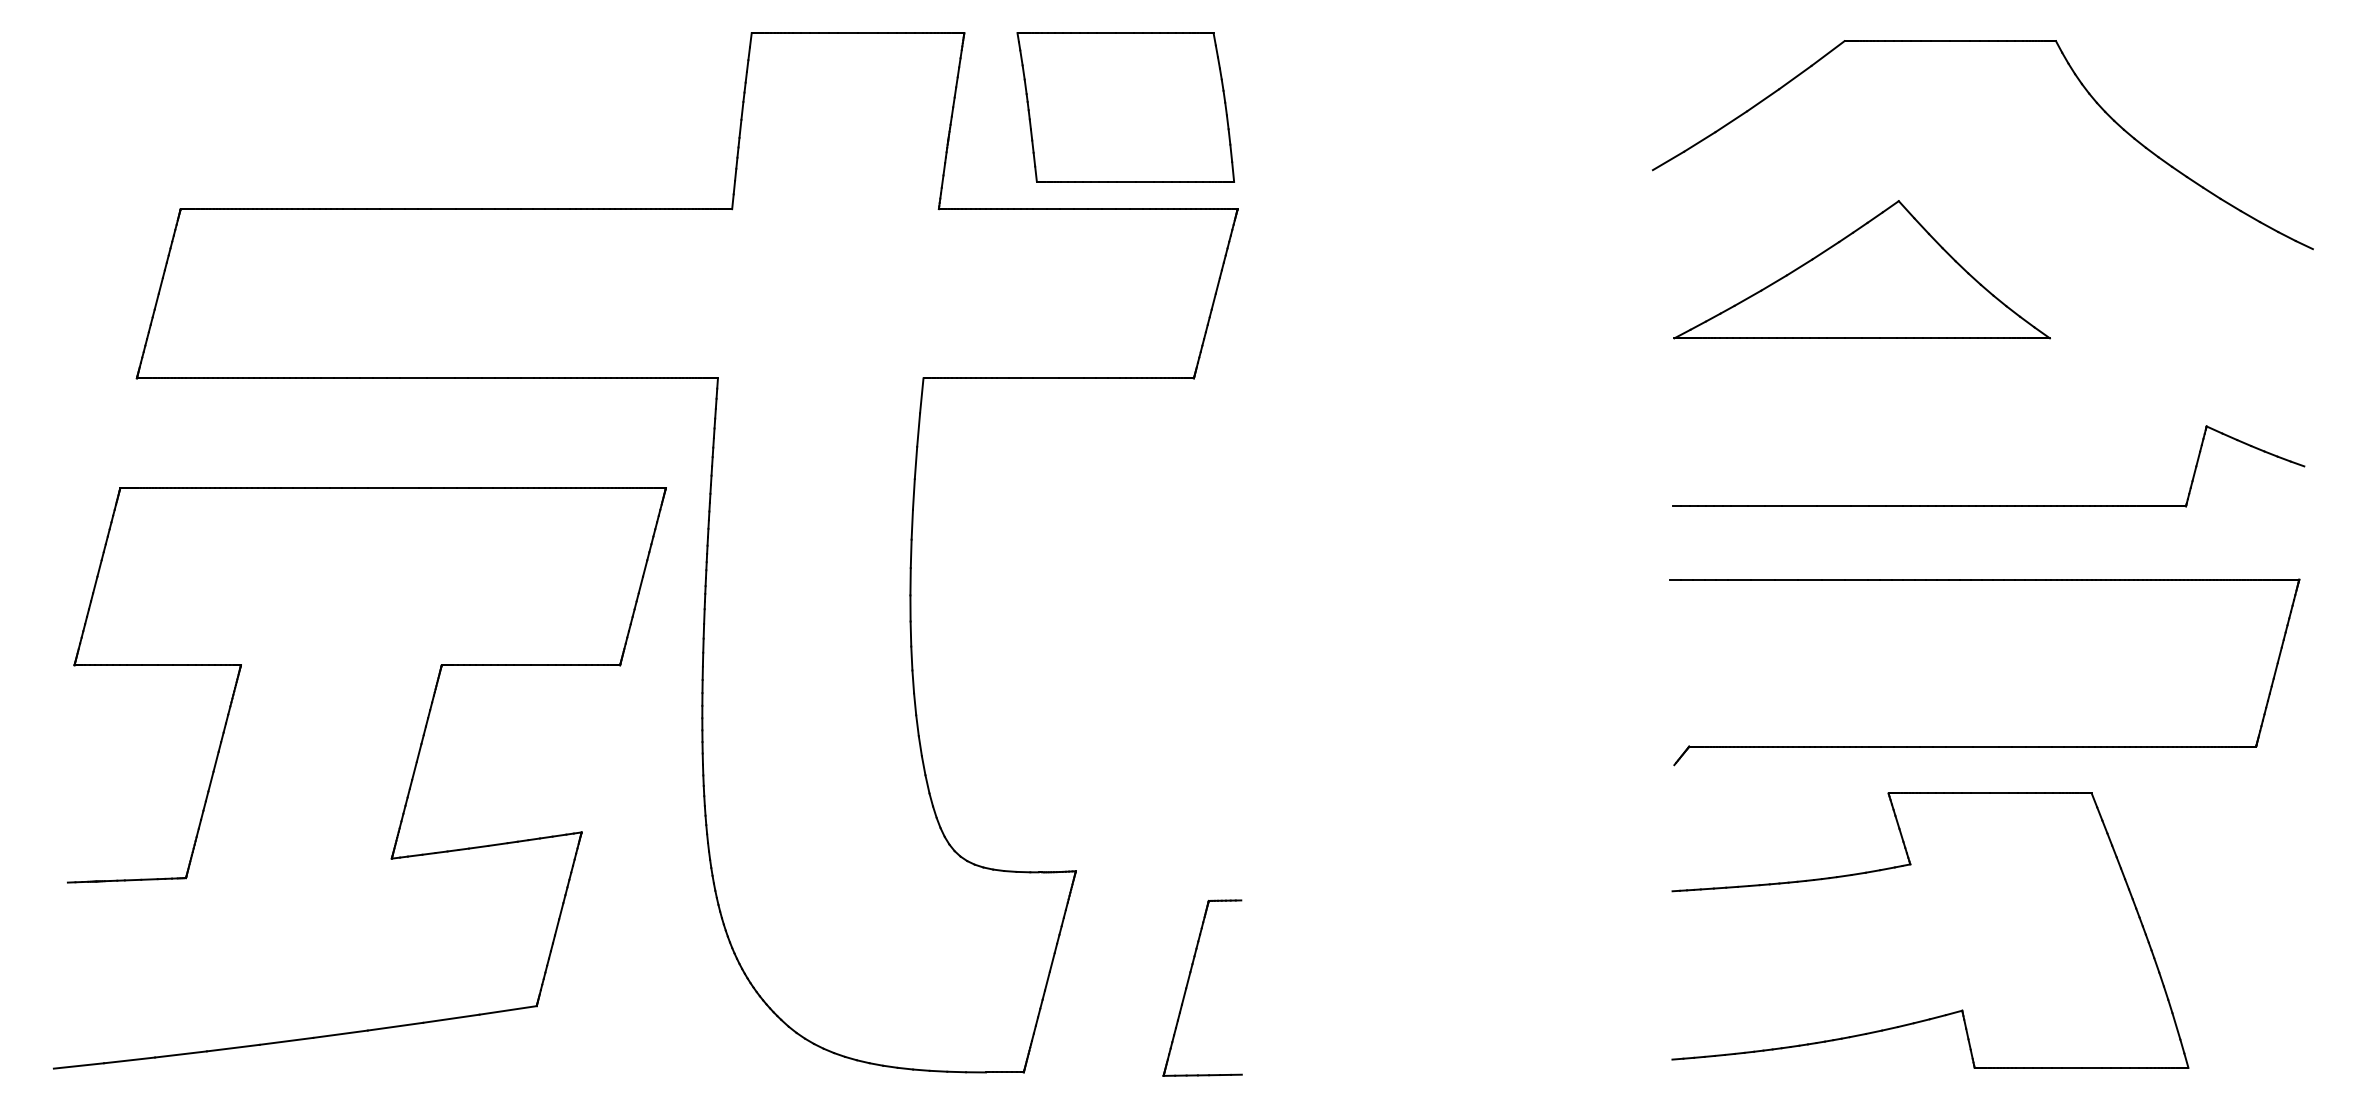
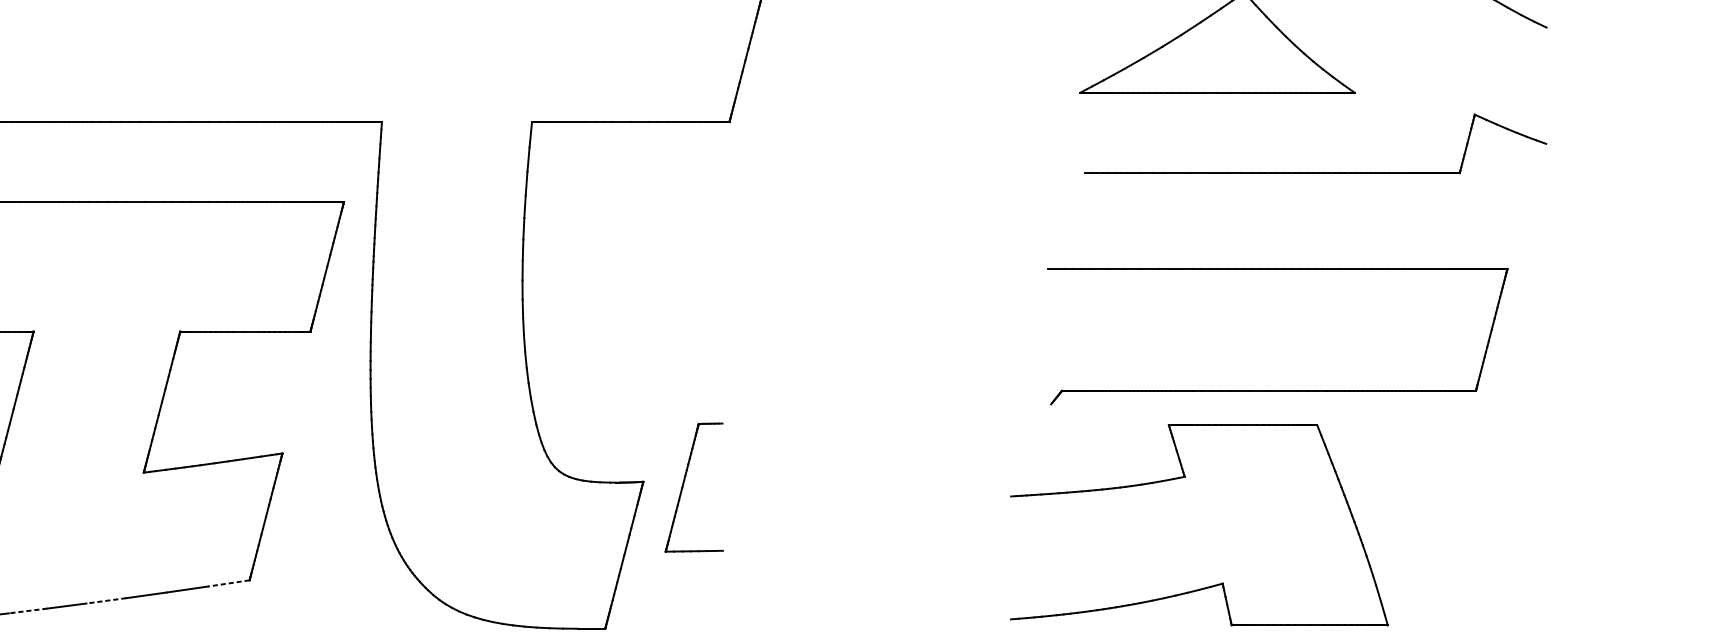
part: (1988, 505) -> (1315, 172), moved
part: (1984, 746) -> (1277, 390), moved
part: (1911, 865) -> (1185, 477), moved
part: (1188, 984) -> (683, 484), moved
line: (508, 1010) -> (229, 583), solid -> dashed
line: (340, 1034) -> (106, 601), solid -> dashed
line: (233, 1048) -> (28, 611), solid -> dashed

